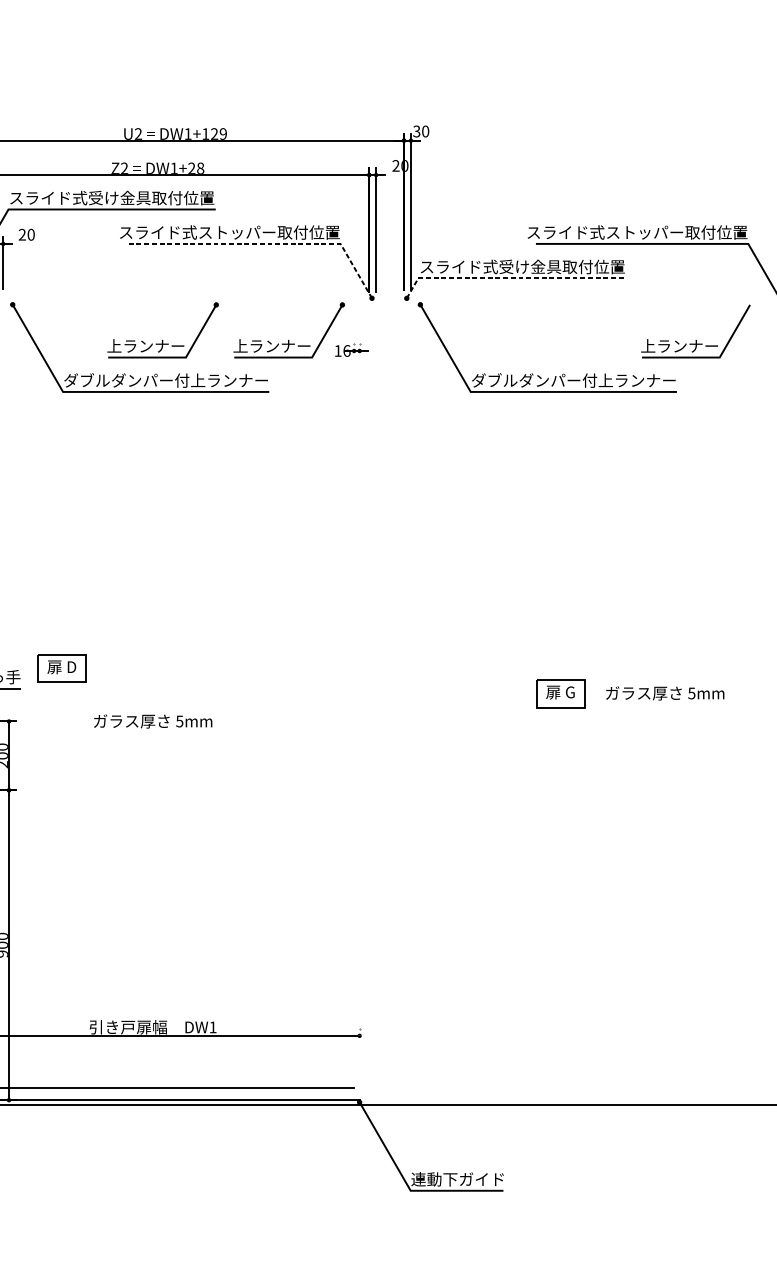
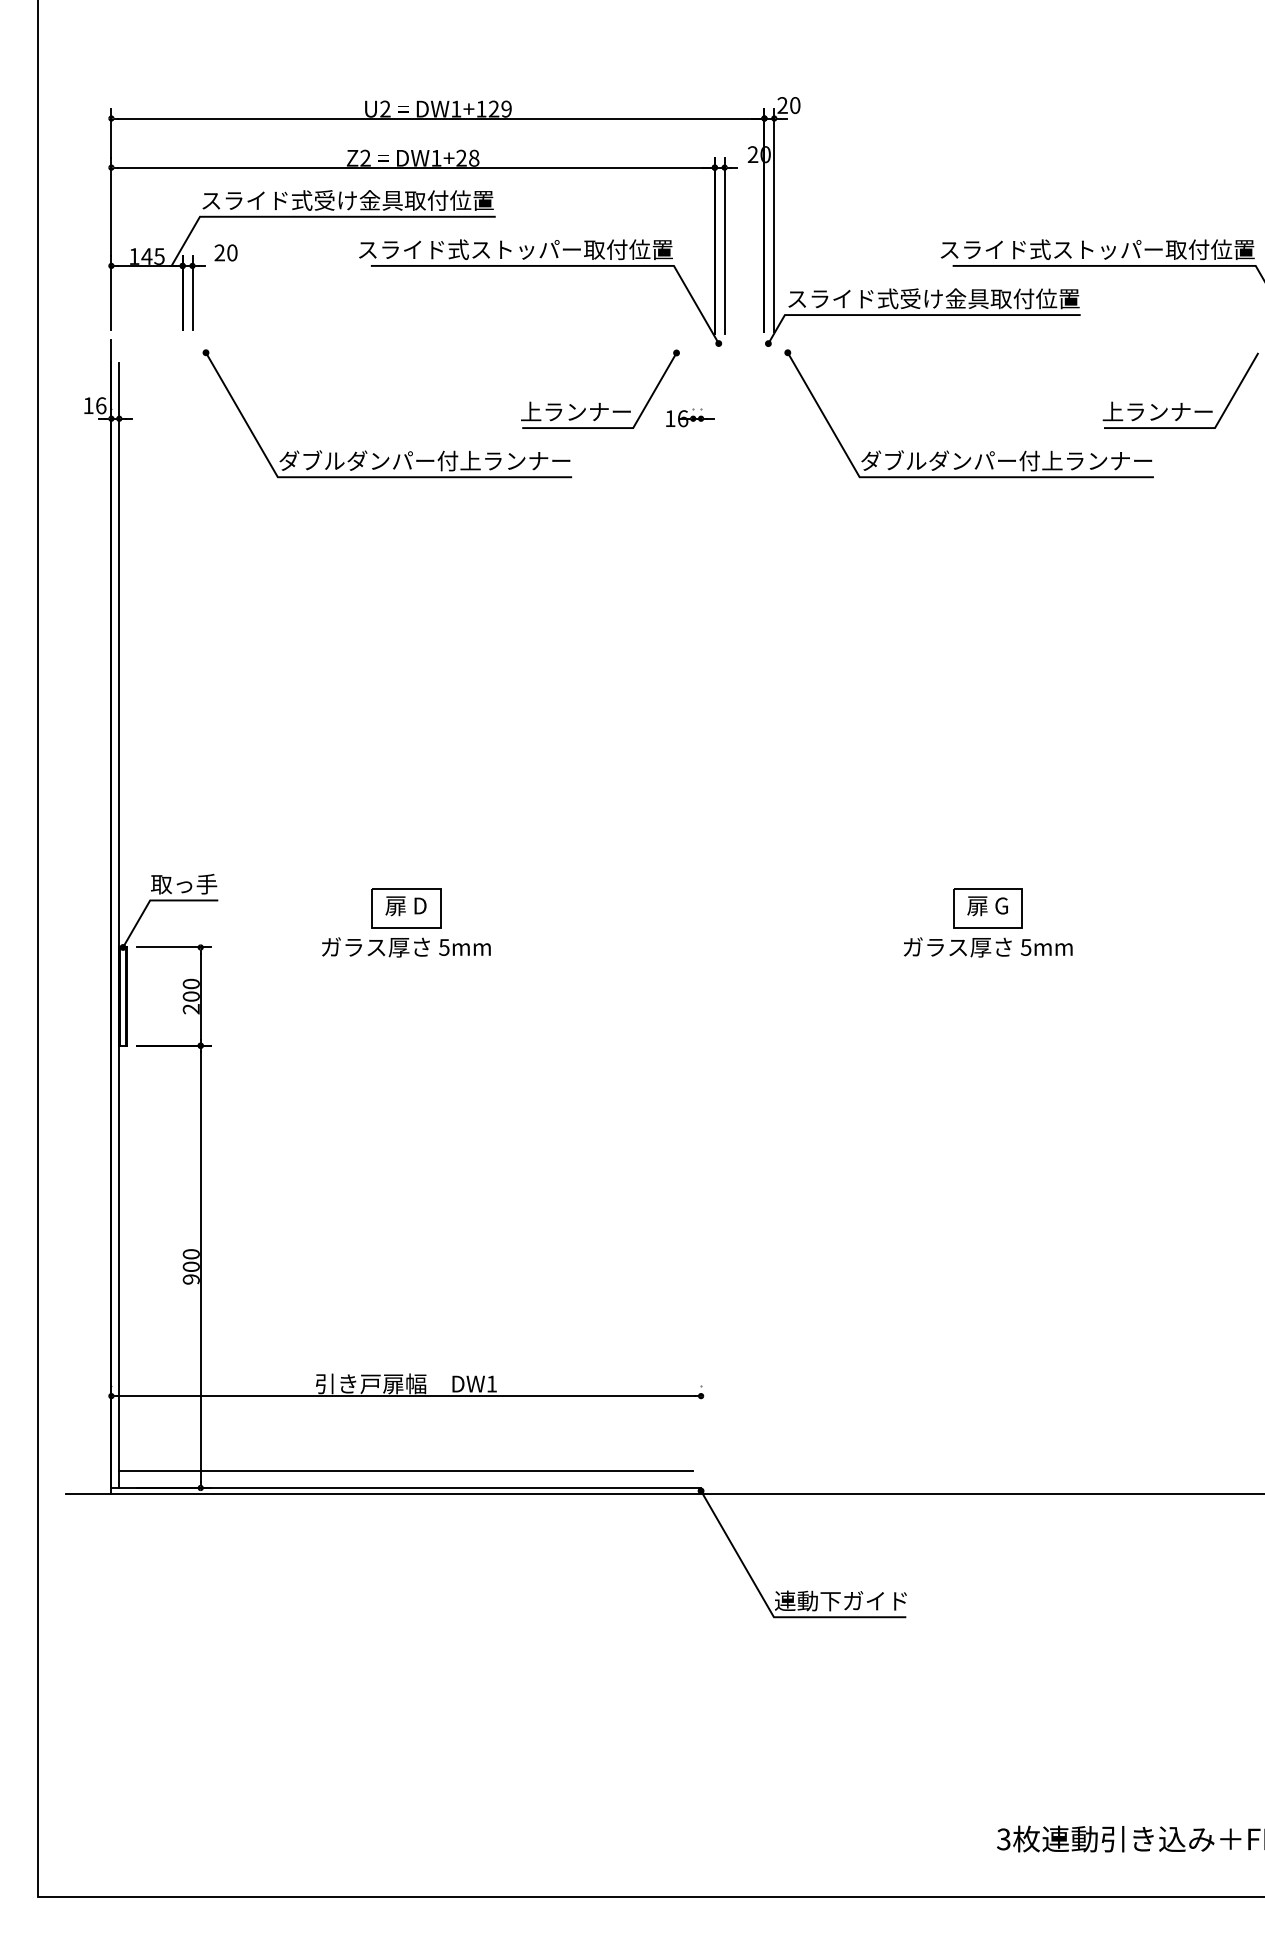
text: (416, 131) -> (782, 105), 30 -> 20
line: (266, 243) -> (567, 265), dashed -> solid
line: (509, 278) -> (915, 315), dashed -> solid
part: (162, 339) -> (419, 402), removed
part: (62, 668) -> (406, 908), moved
text: (664, 693) -> (987, 947), moved

